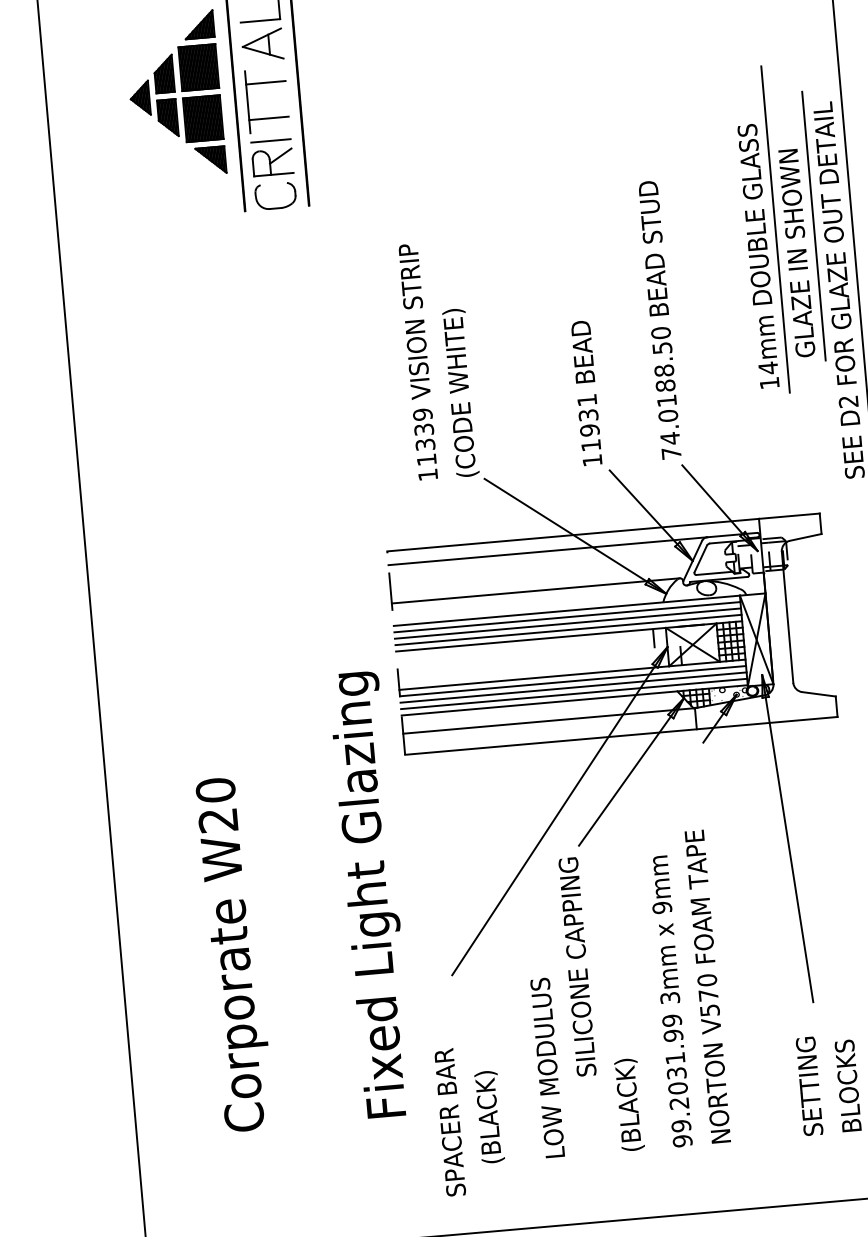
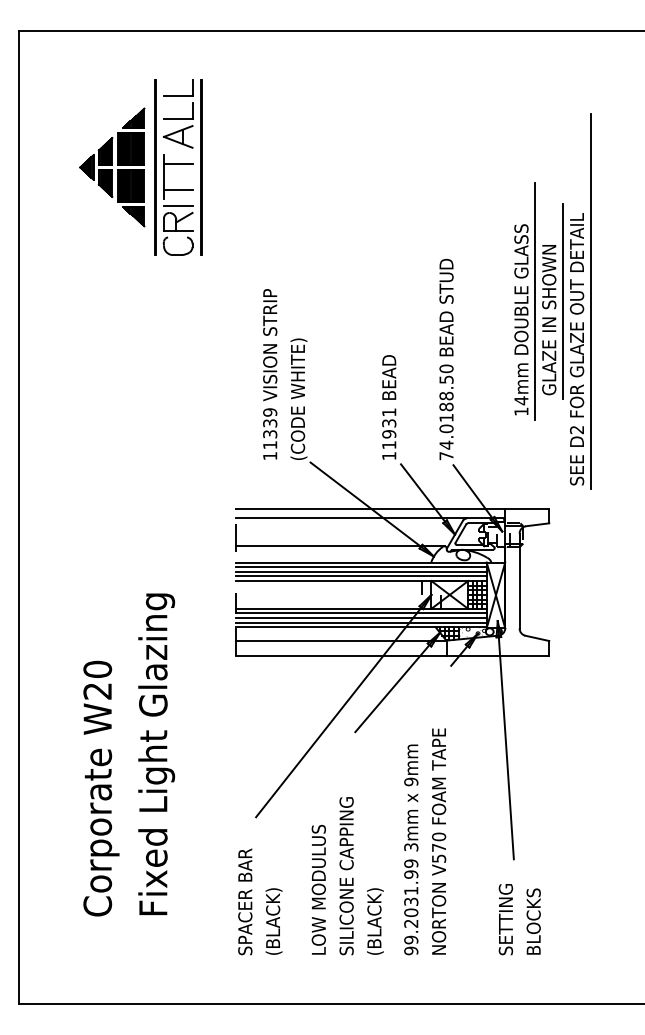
text: (371, 893) -> (156, 753), moved
text: (577, 967) -> (346, 876), moved
text: (450, 1121) -> (245, 901), moved

